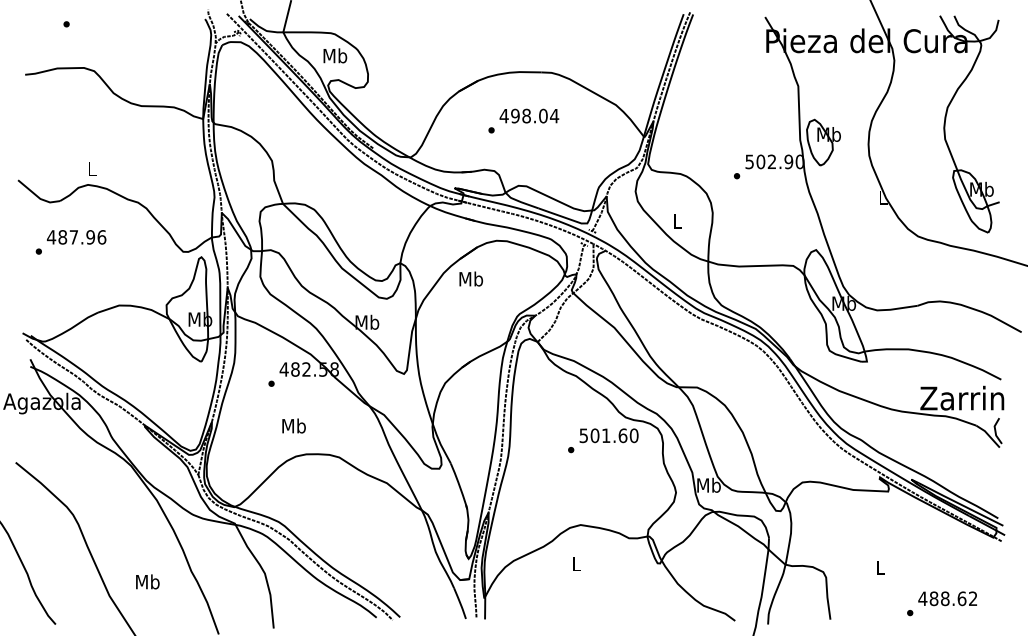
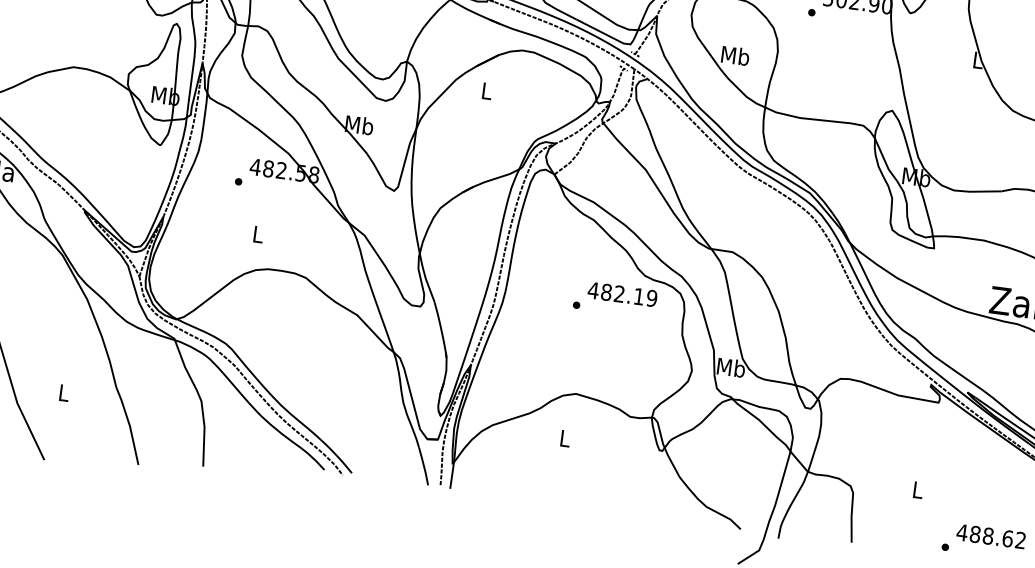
text: (677, 220) -> (735, 54), L -> Mb
text: (471, 278) -> (487, 90), Mb -> L
text: (293, 425) -> (257, 233), Mb -> L
text: (608, 435) -> (622, 294), 501.60 -> 482.19
text: (147, 581) -> (63, 392), Mb -> L

